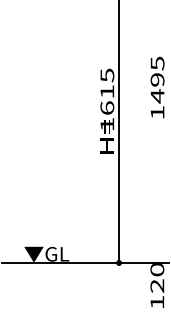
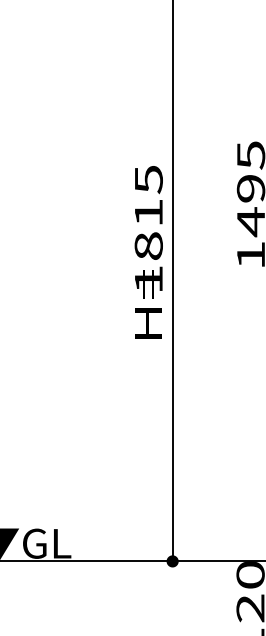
text: (107, 107) -> (149, 244), 1615 -> 1815

